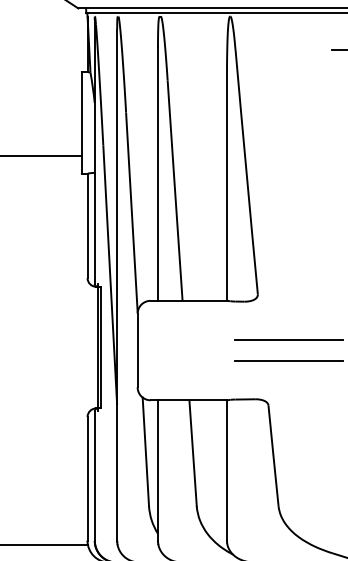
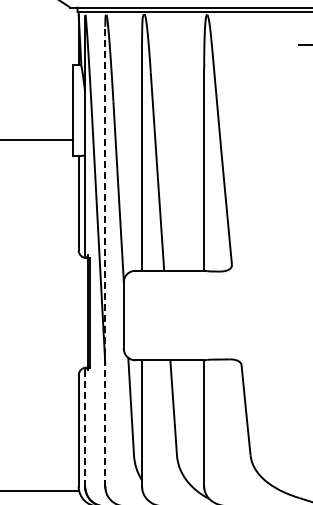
line: (117, 284) -> (105, 256), solid -> dashed
line: (288, 339) -> (259, 305), removed
line: (288, 361) -> (259, 325), removed
line: (95, 476) -> (85, 428), solid -> dashed

